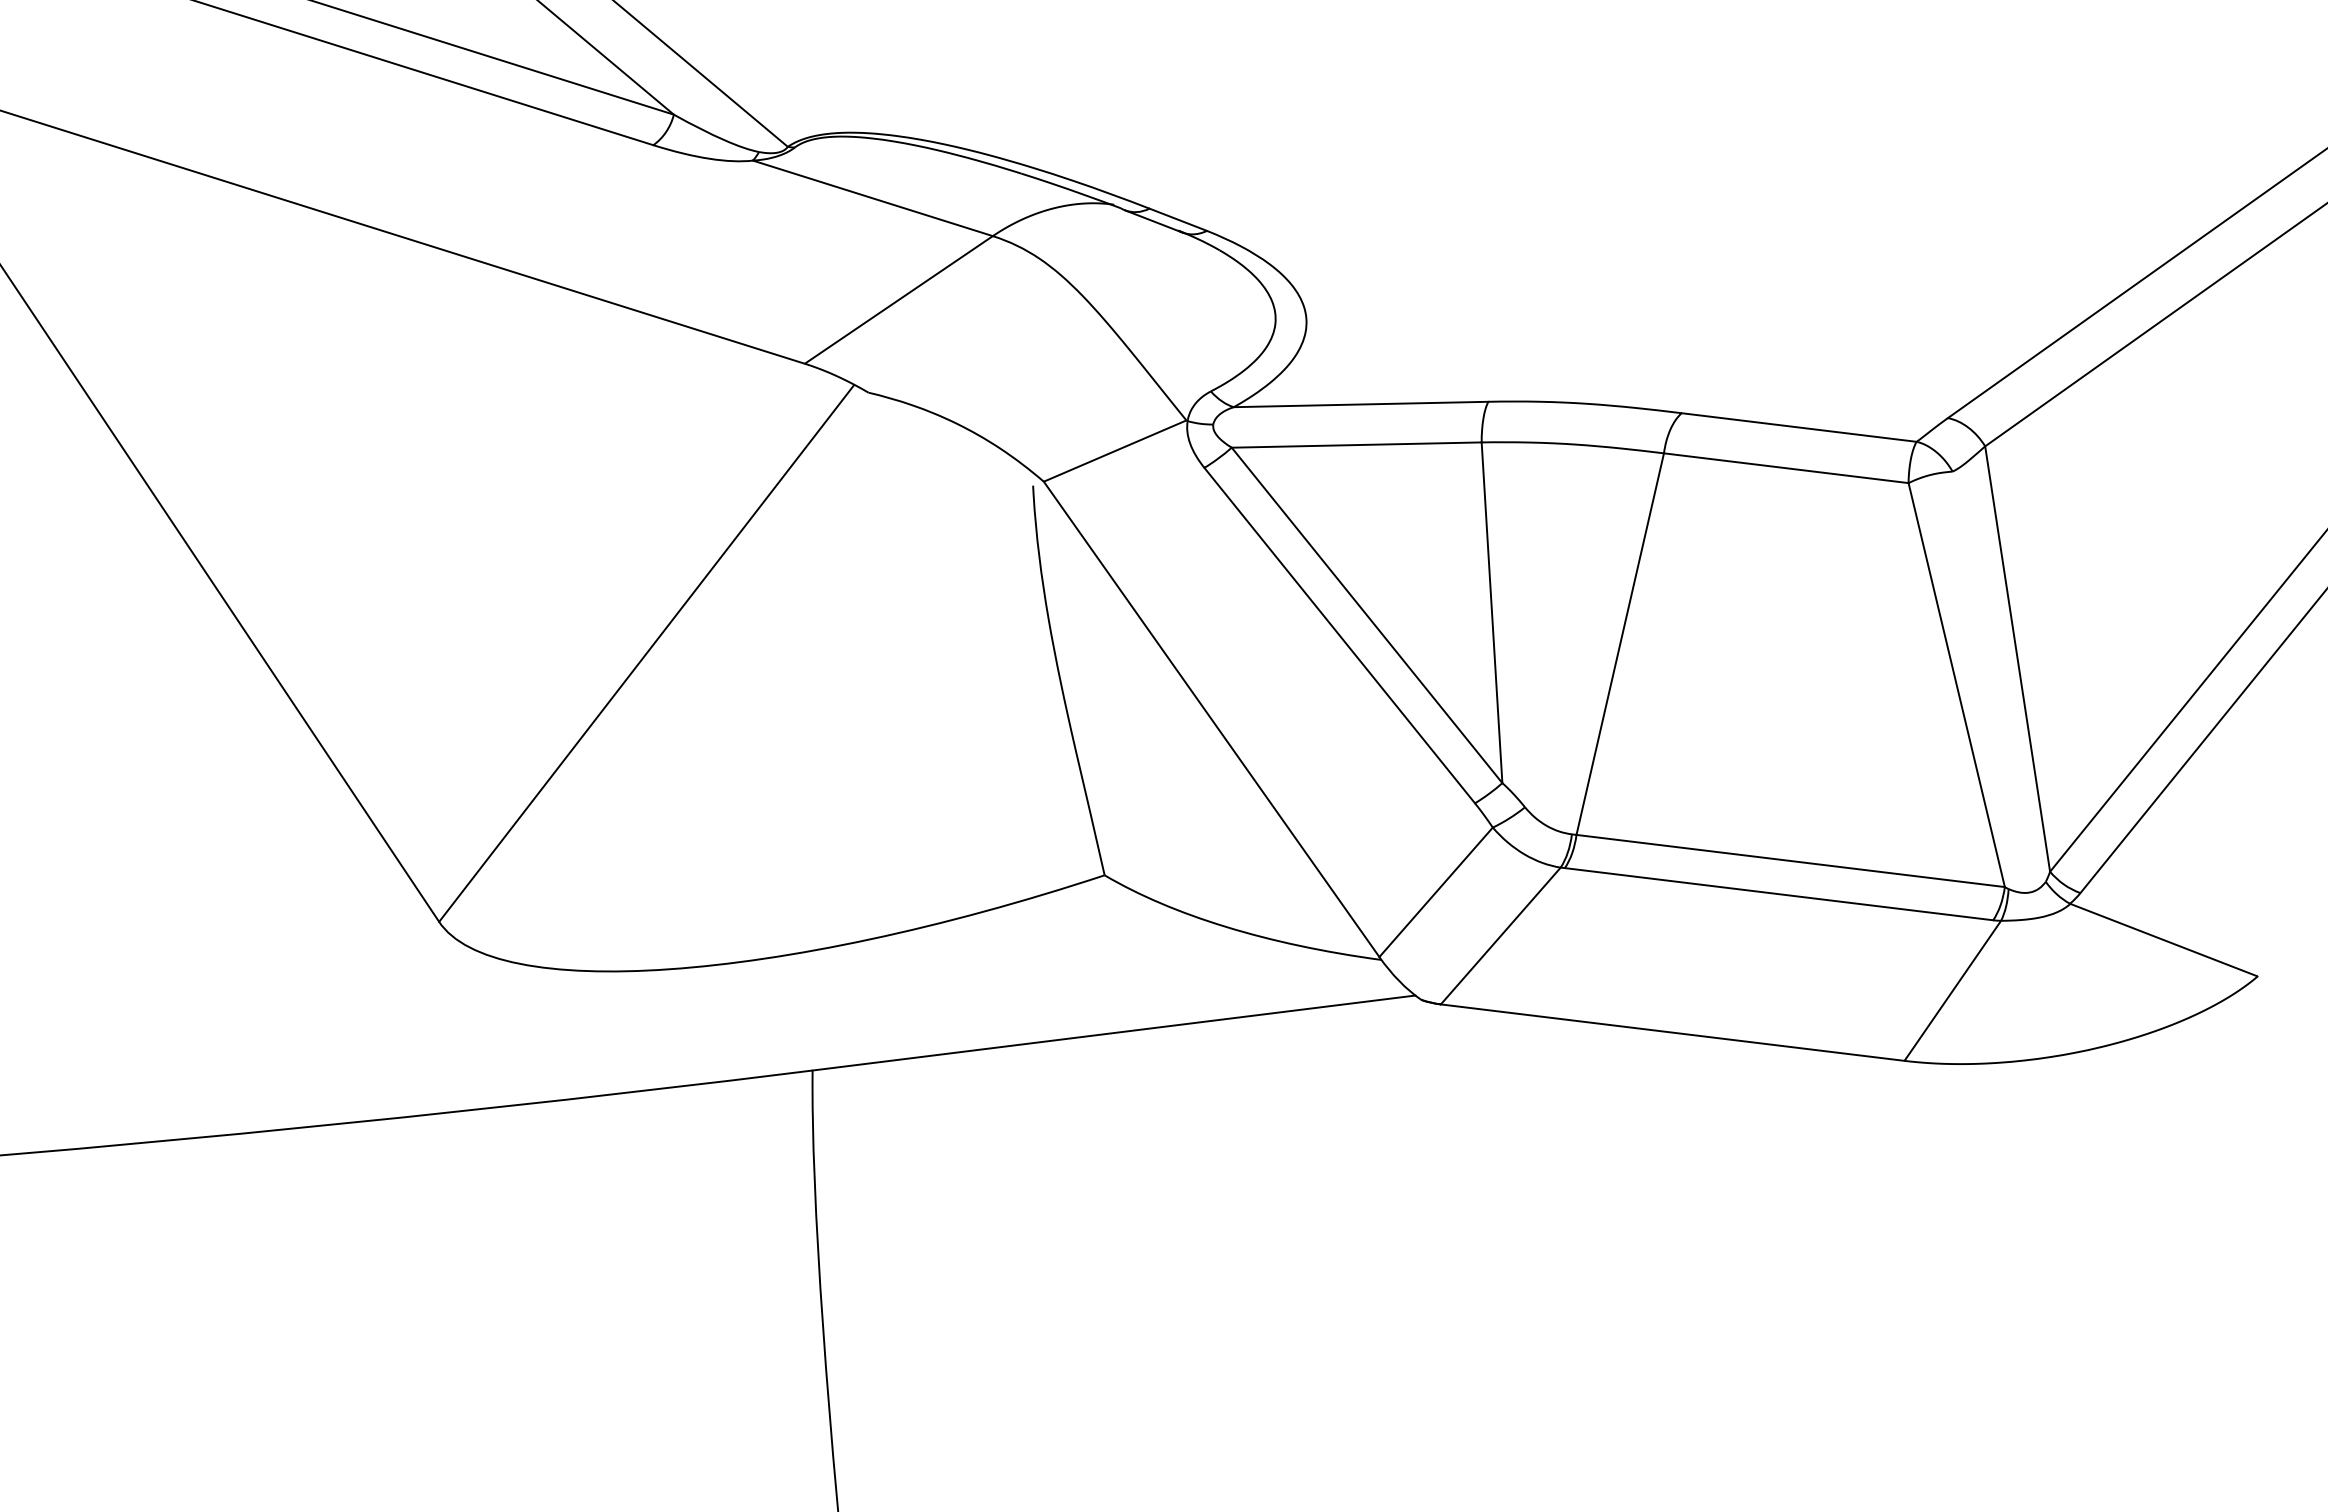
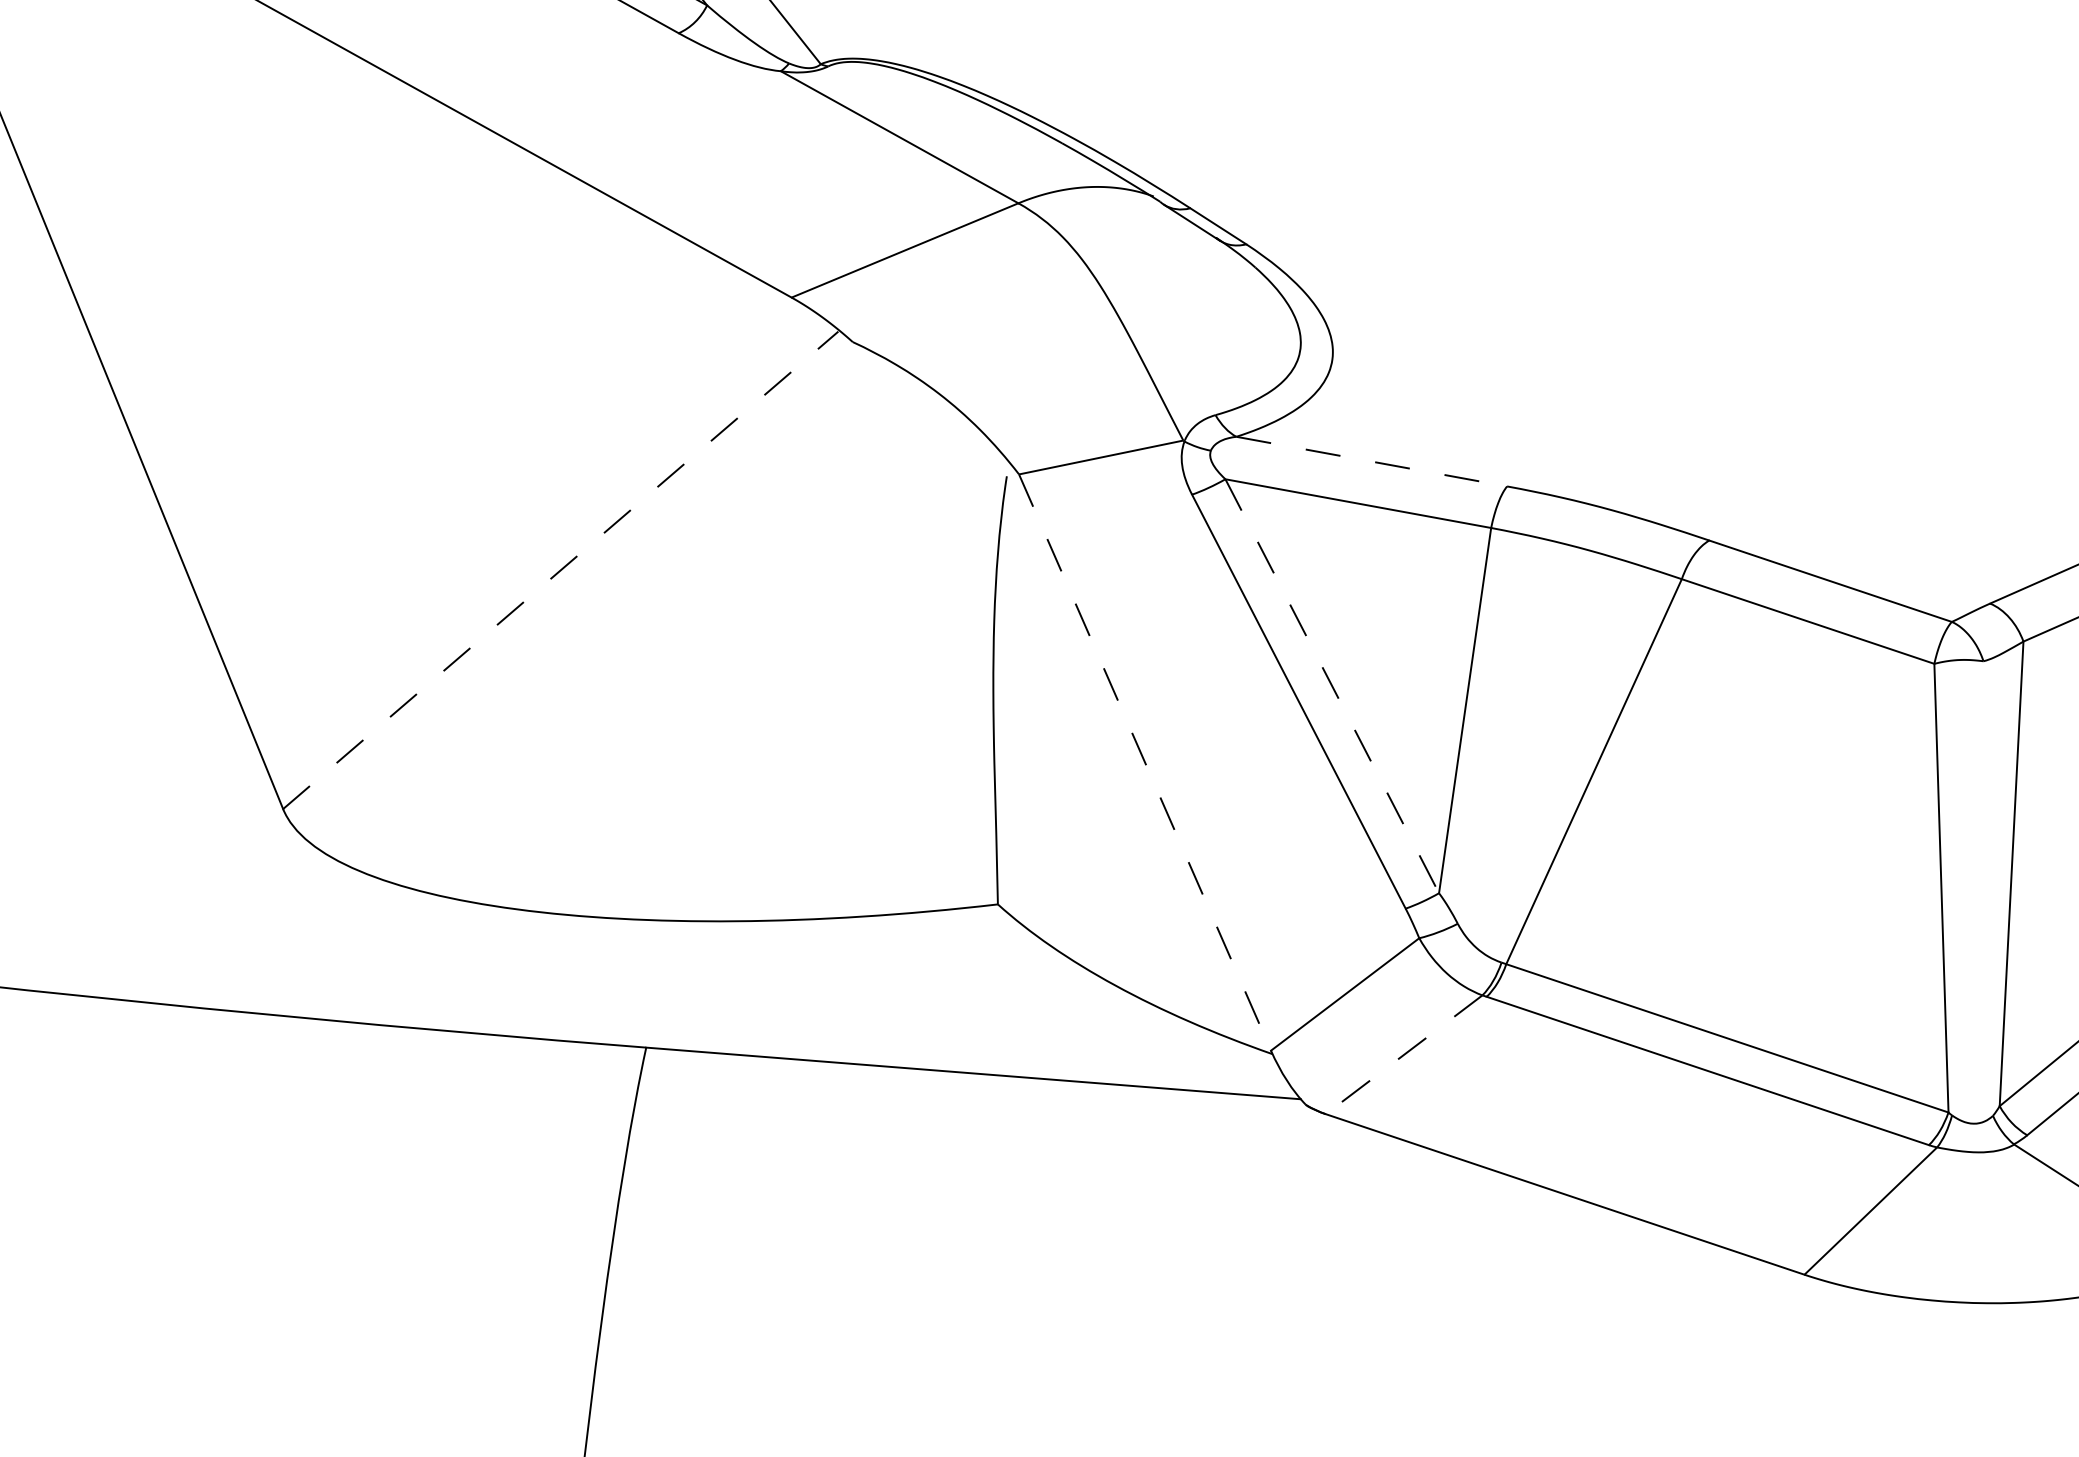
line: (1361, 404) -> (1372, 461), solid -> dashed
line: (1367, 615) -> (1332, 686), solid -> dashed
line: (646, 653) -> (561, 569), solid -> dashed
line: (1211, 719) -> (1144, 762), solid -> dashed
line: (1500, 936) -> (1403, 1055), solid -> dashed

